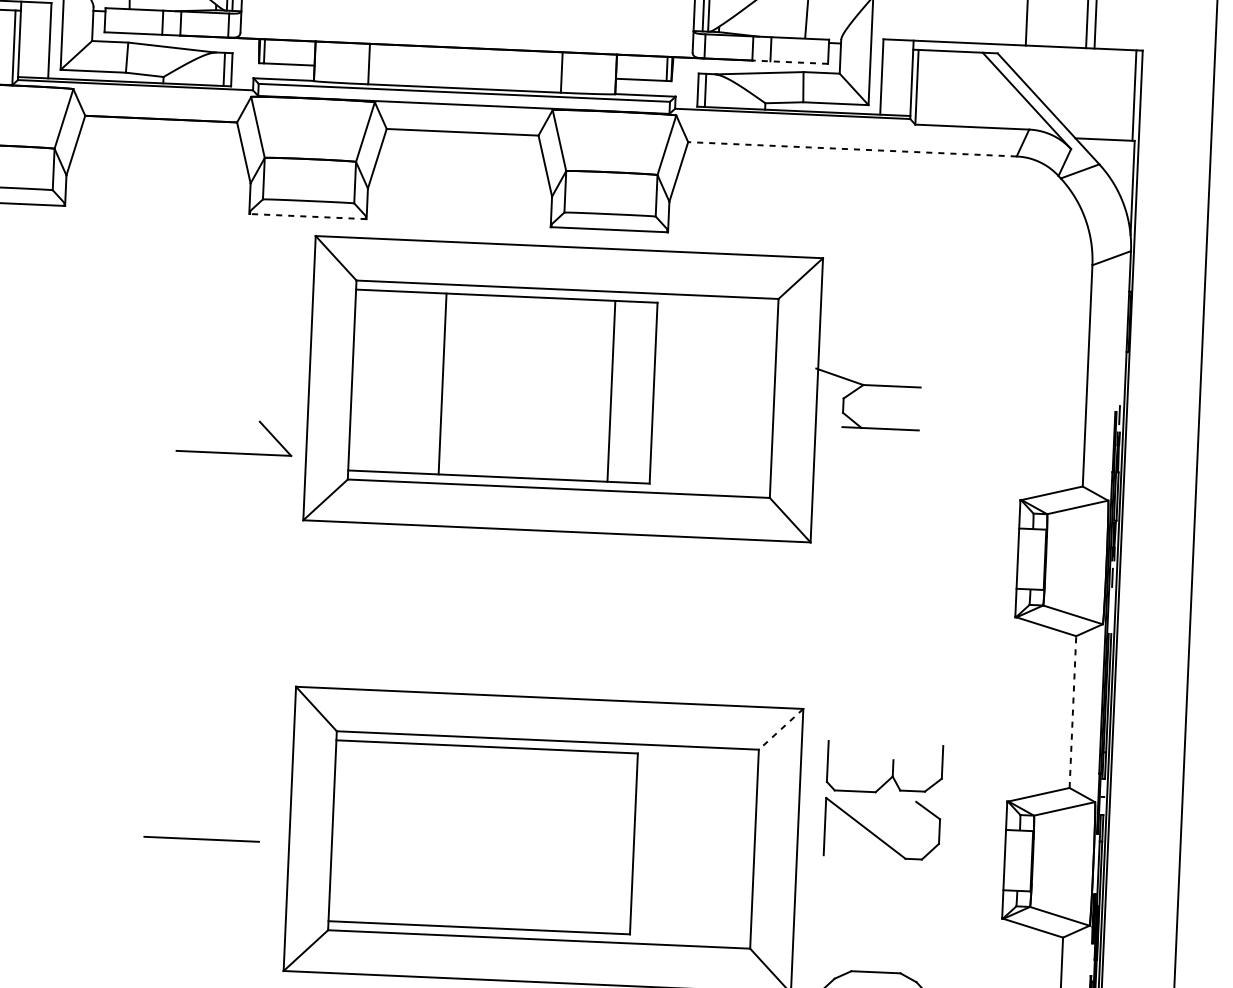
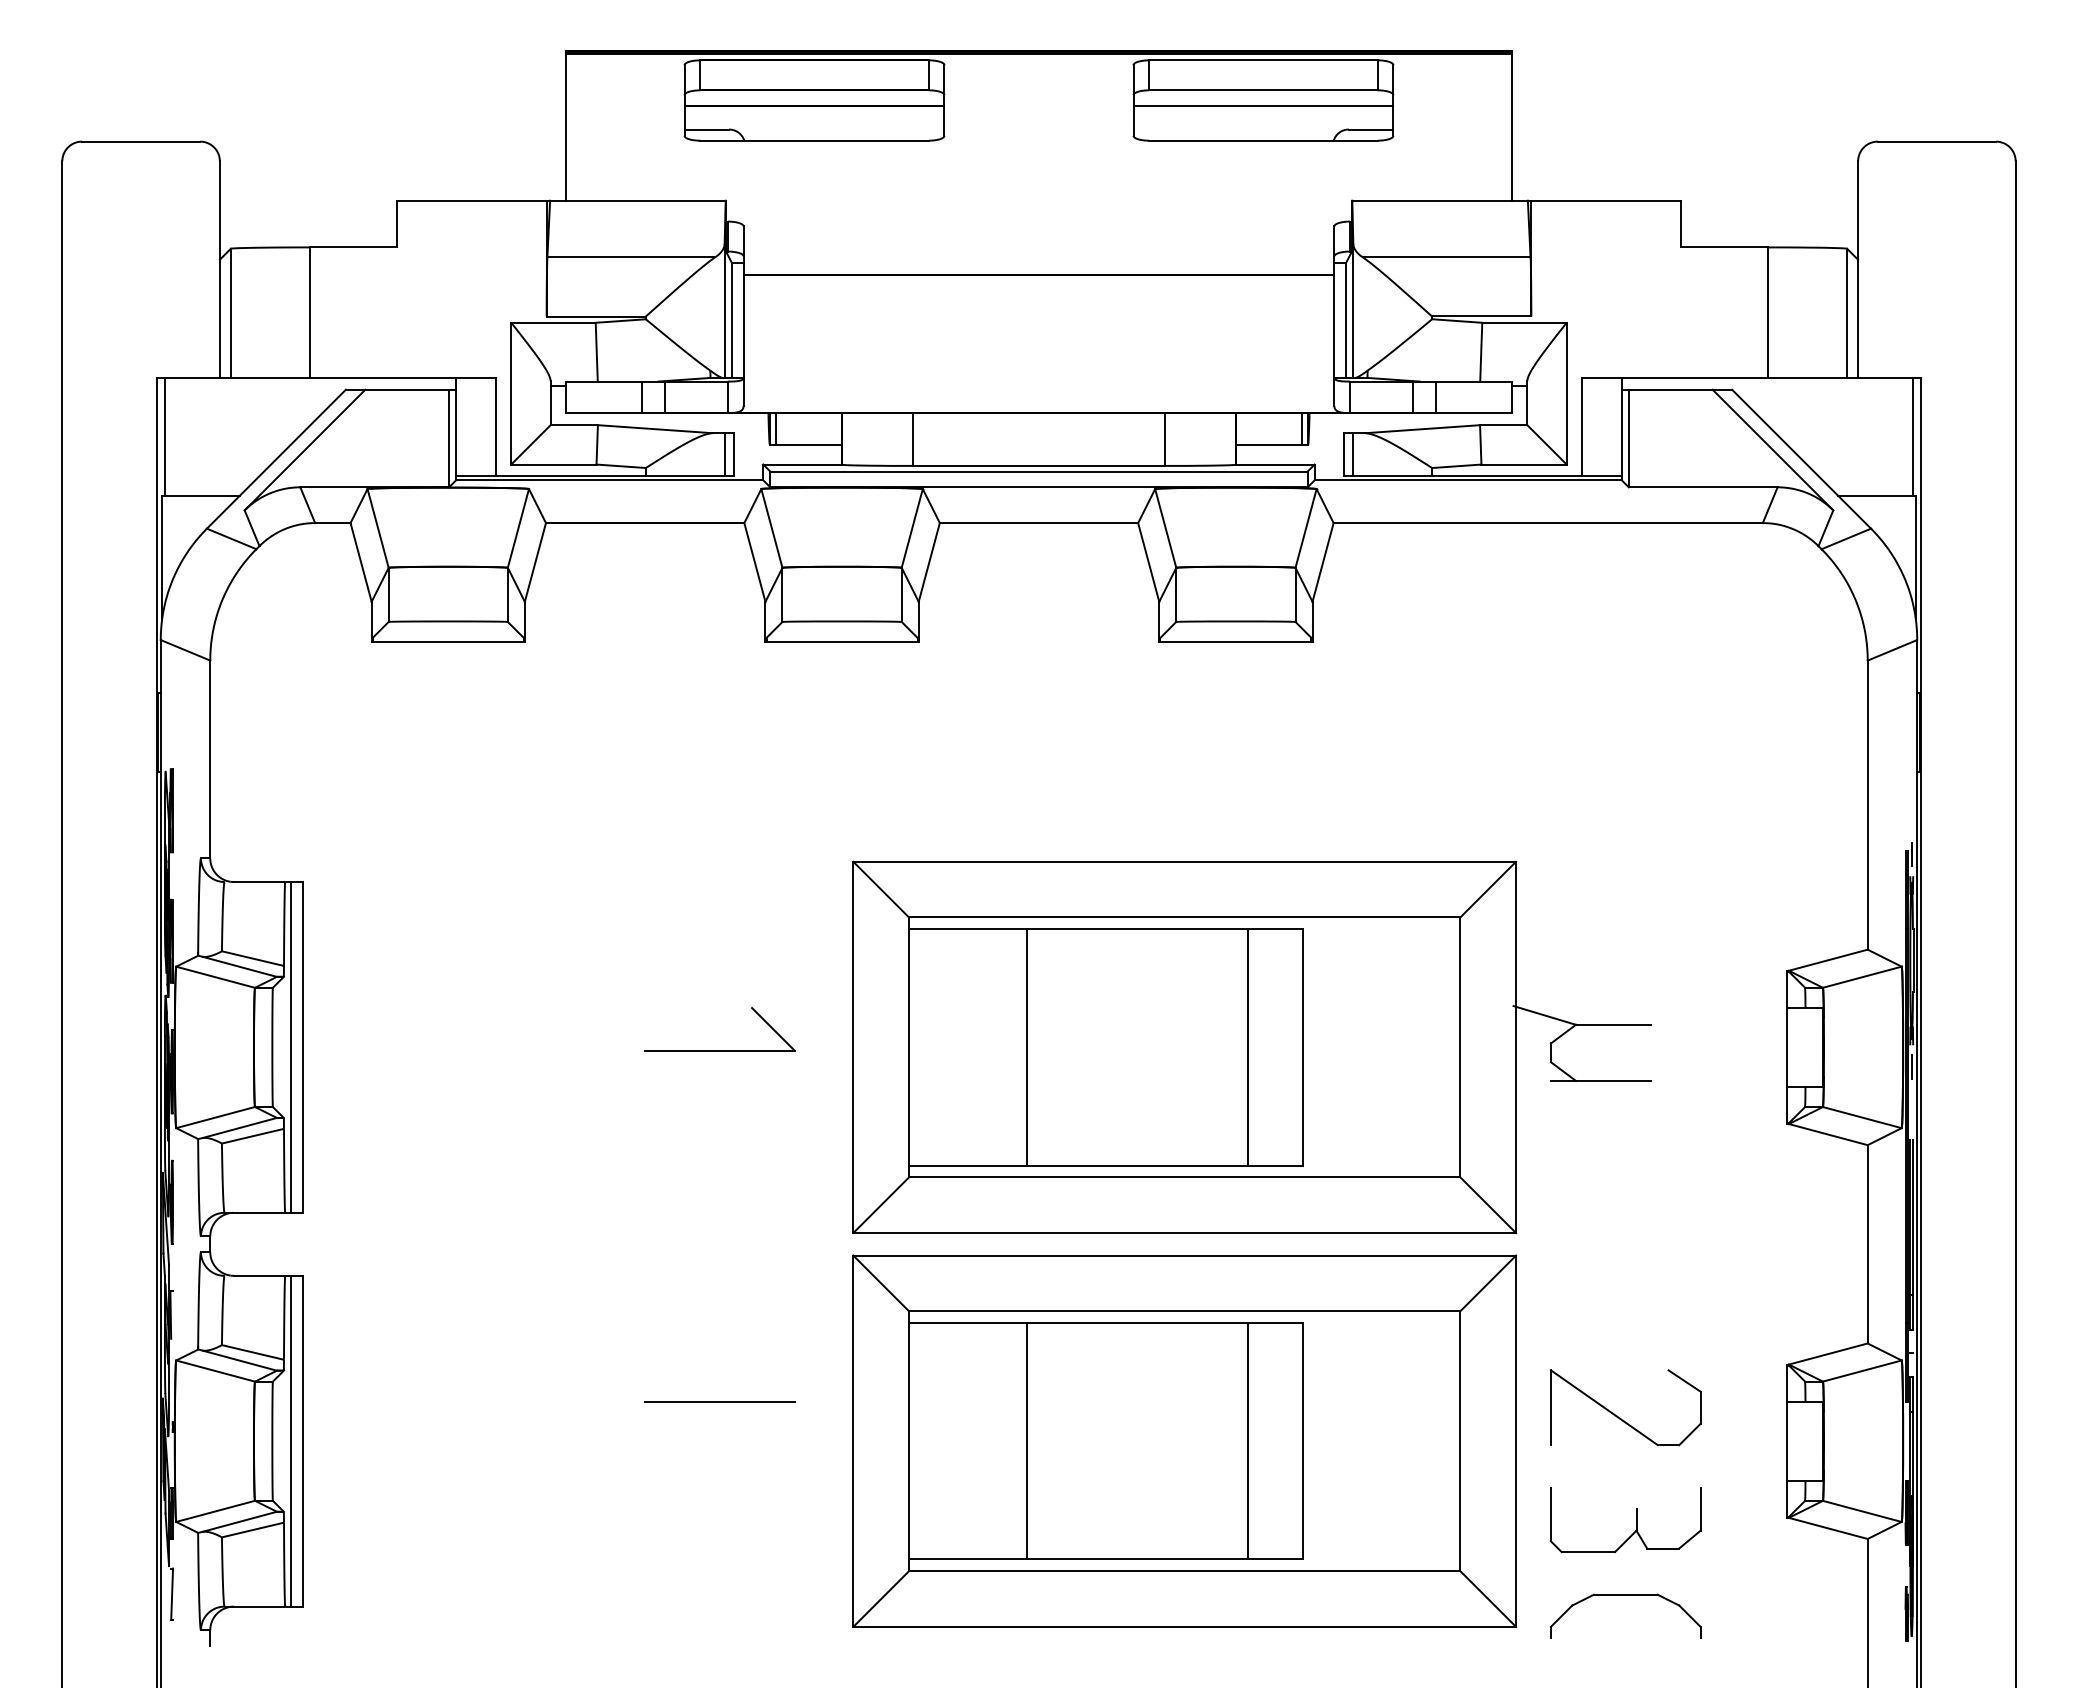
line: (789, 62) -> (1461, 413), dashed -> solid
line: (852, 149) -> (1548, 523), dashed -> solid
line: (308, 216) -> (842, 641), dashed -> solid
part: (614, 391) -> (1251, 1047), moved
part: (233, 453) -> (719, 1050), moved
line: (1072, 711) -> (1867, 1243), dashed -> solid
line: (780, 729) -> (1487, 1283), dashed -> solid
part: (893, 768) -> (1636, 1520), moved
line: (423, 834) -> (1027, 1441), added
line: (201, 839) -> (719, 1401), moved
line: (591, 842) -> (1247, 1441), added

